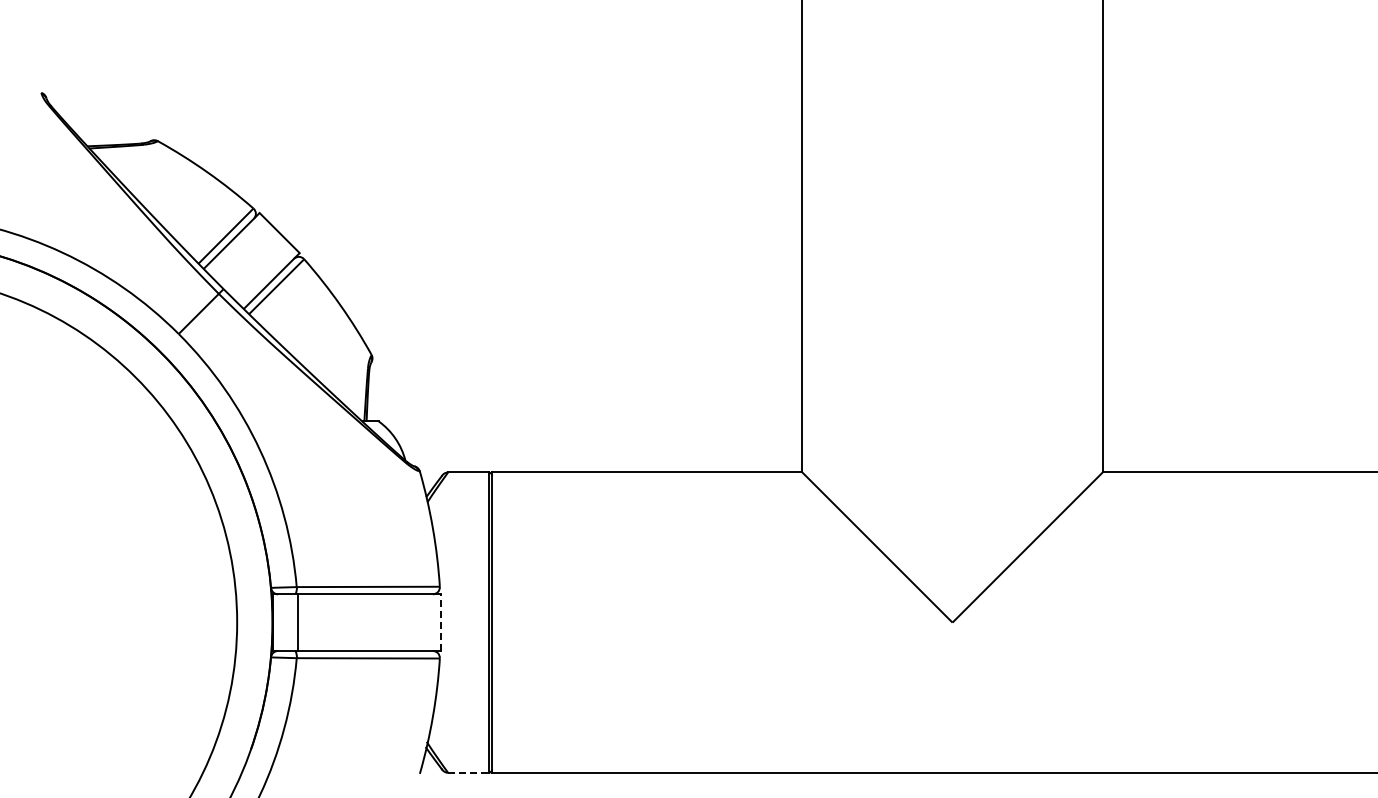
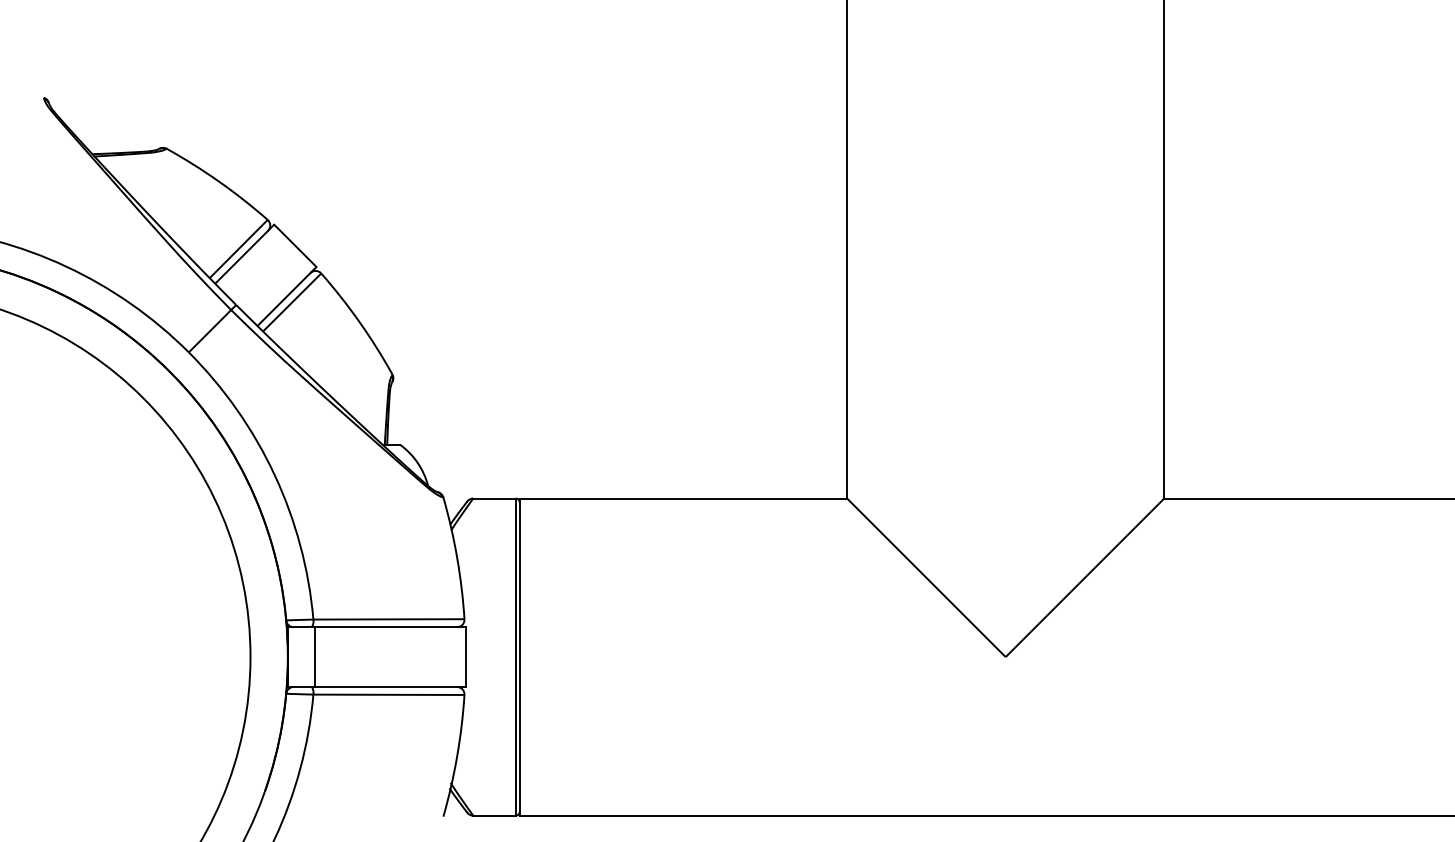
line: (441, 622) -> (466, 656), dashed -> solid
line: (468, 772) -> (494, 815), dashed -> solid

